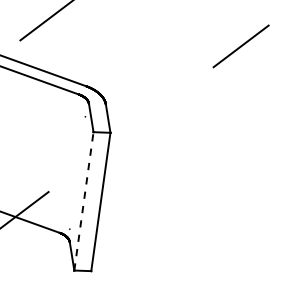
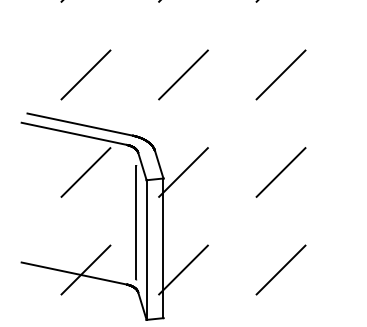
line: (144, 32) -> (183, 74), added
line: (34, 116) -> (85, 172), added
line: (131, 129) -> (183, 172), added
line: (227, 142) -> (280, 172), added
line: (77, 172) -> (136, 222), added
line: (83, 201) -> (146, 250), dashed -> solid
line: (117, 225) -> (183, 269), added
line: (213, 239) -> (280, 269), added

